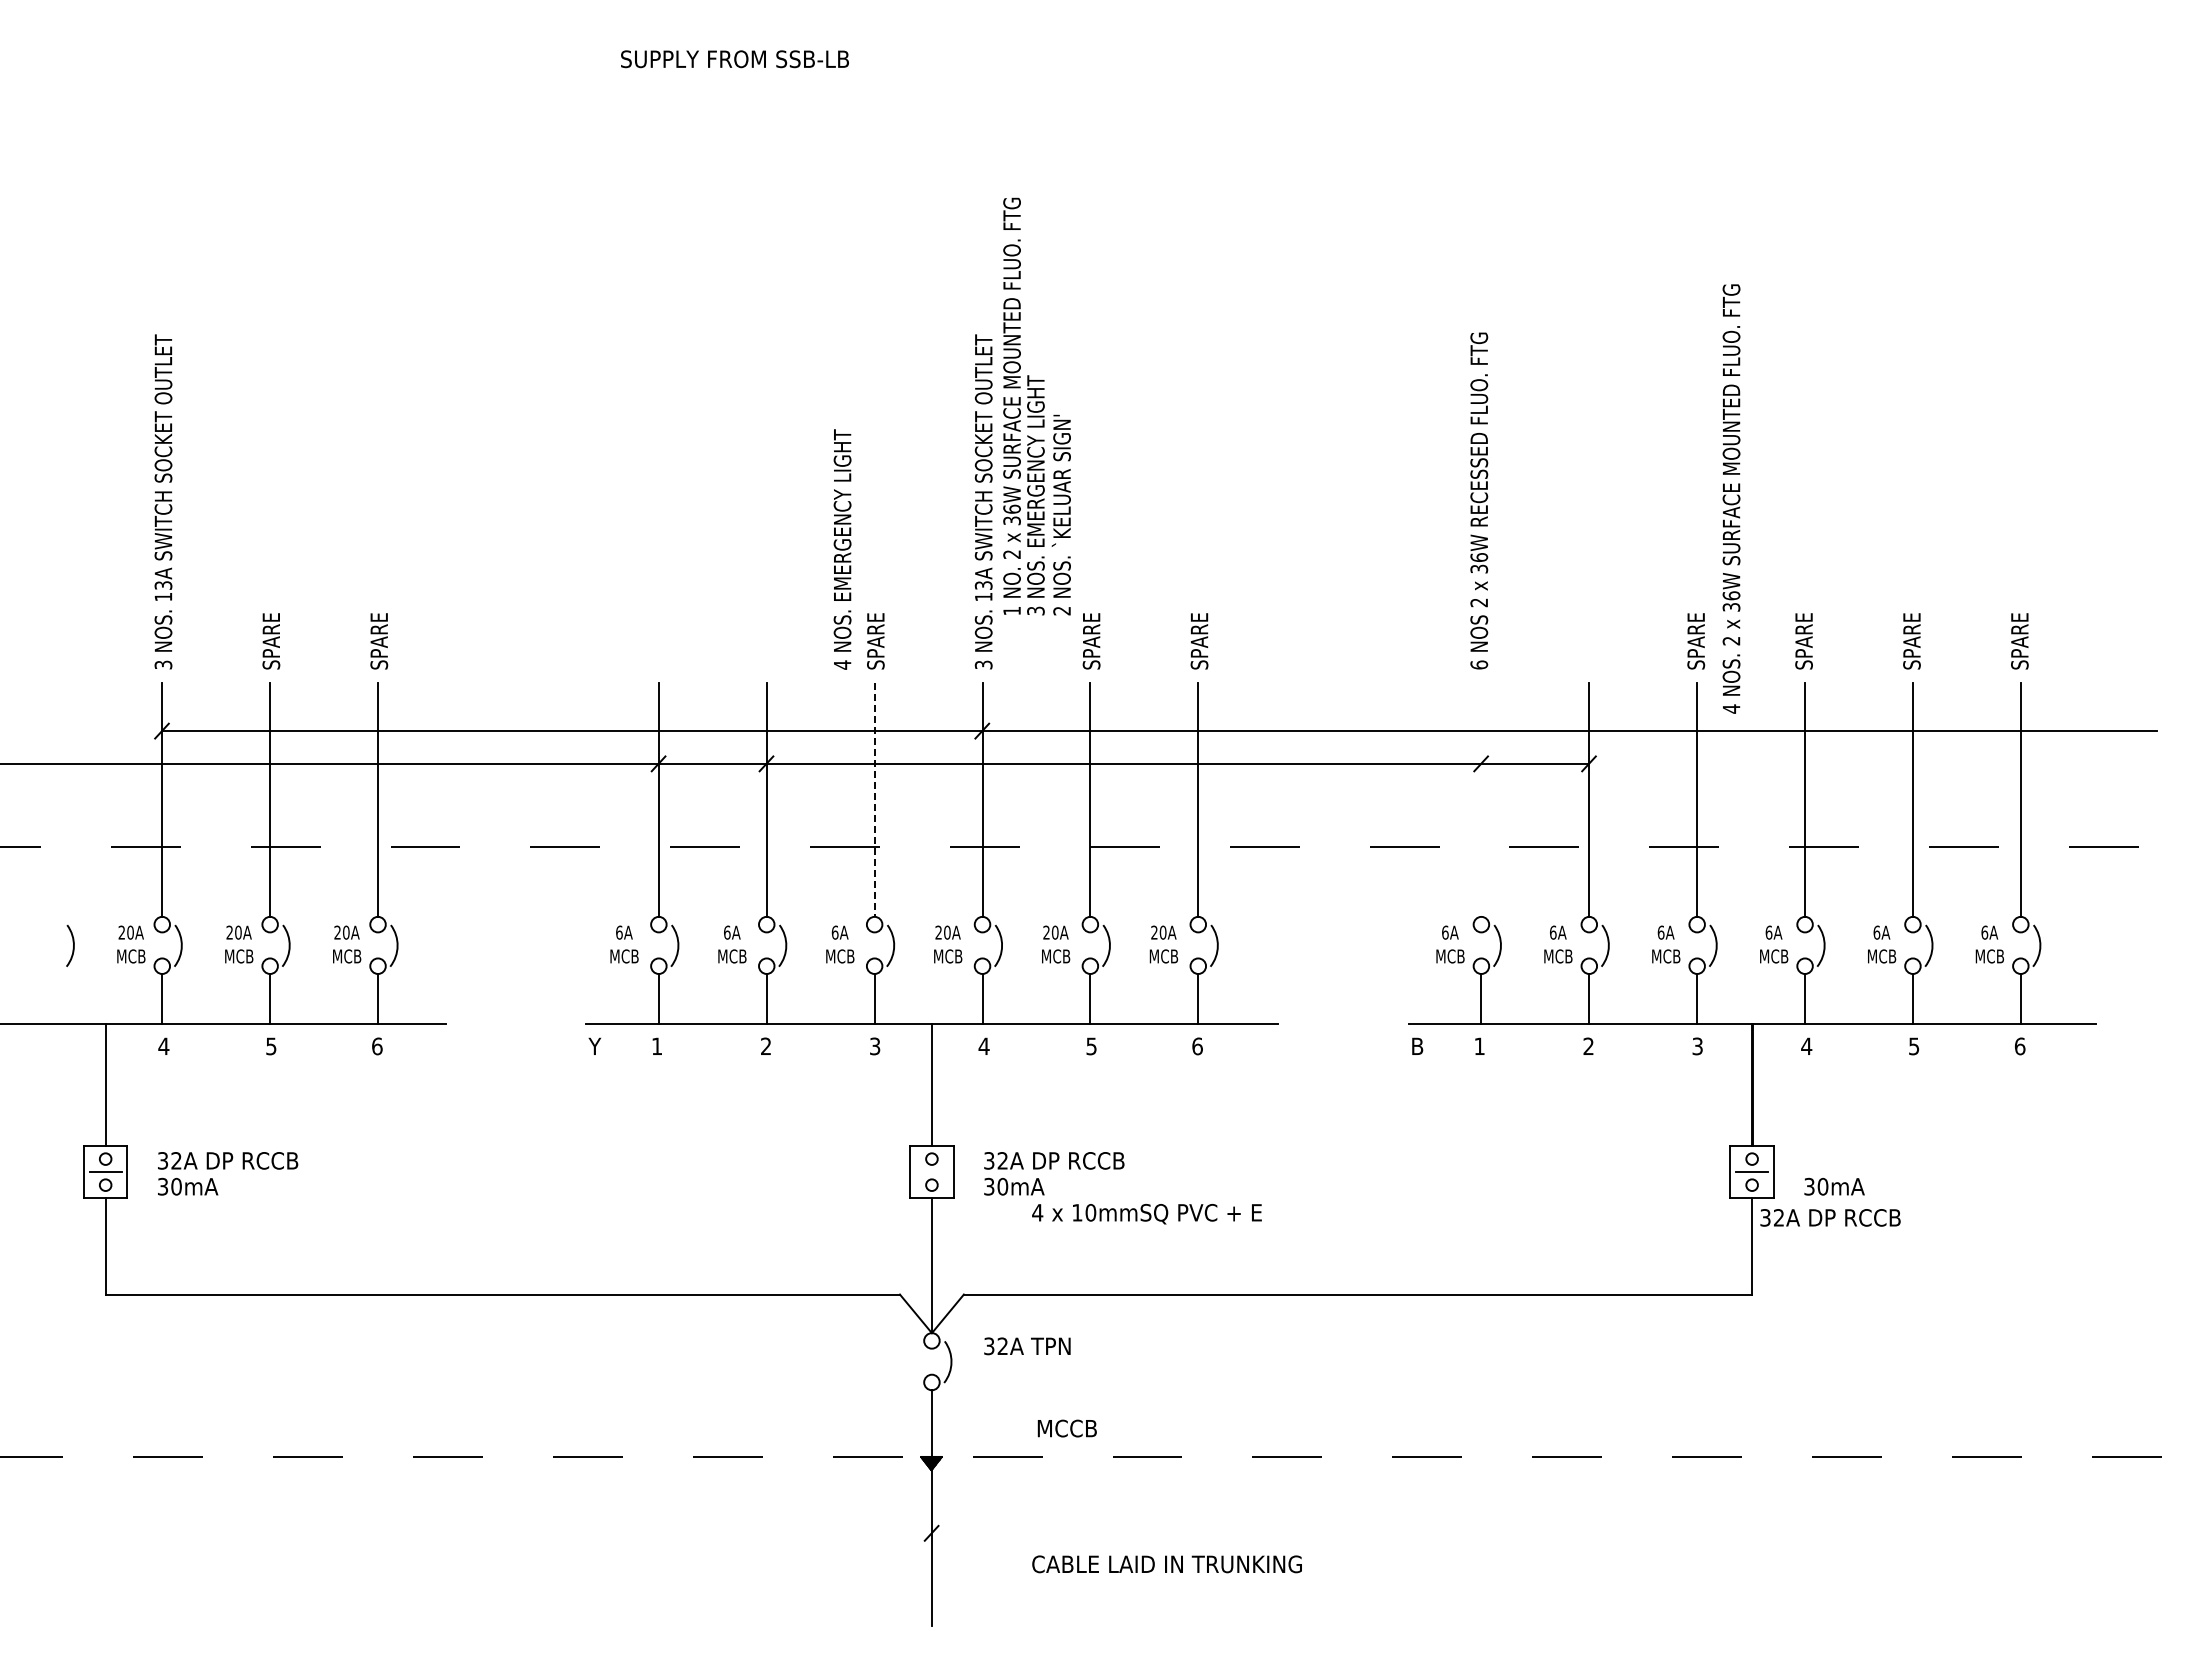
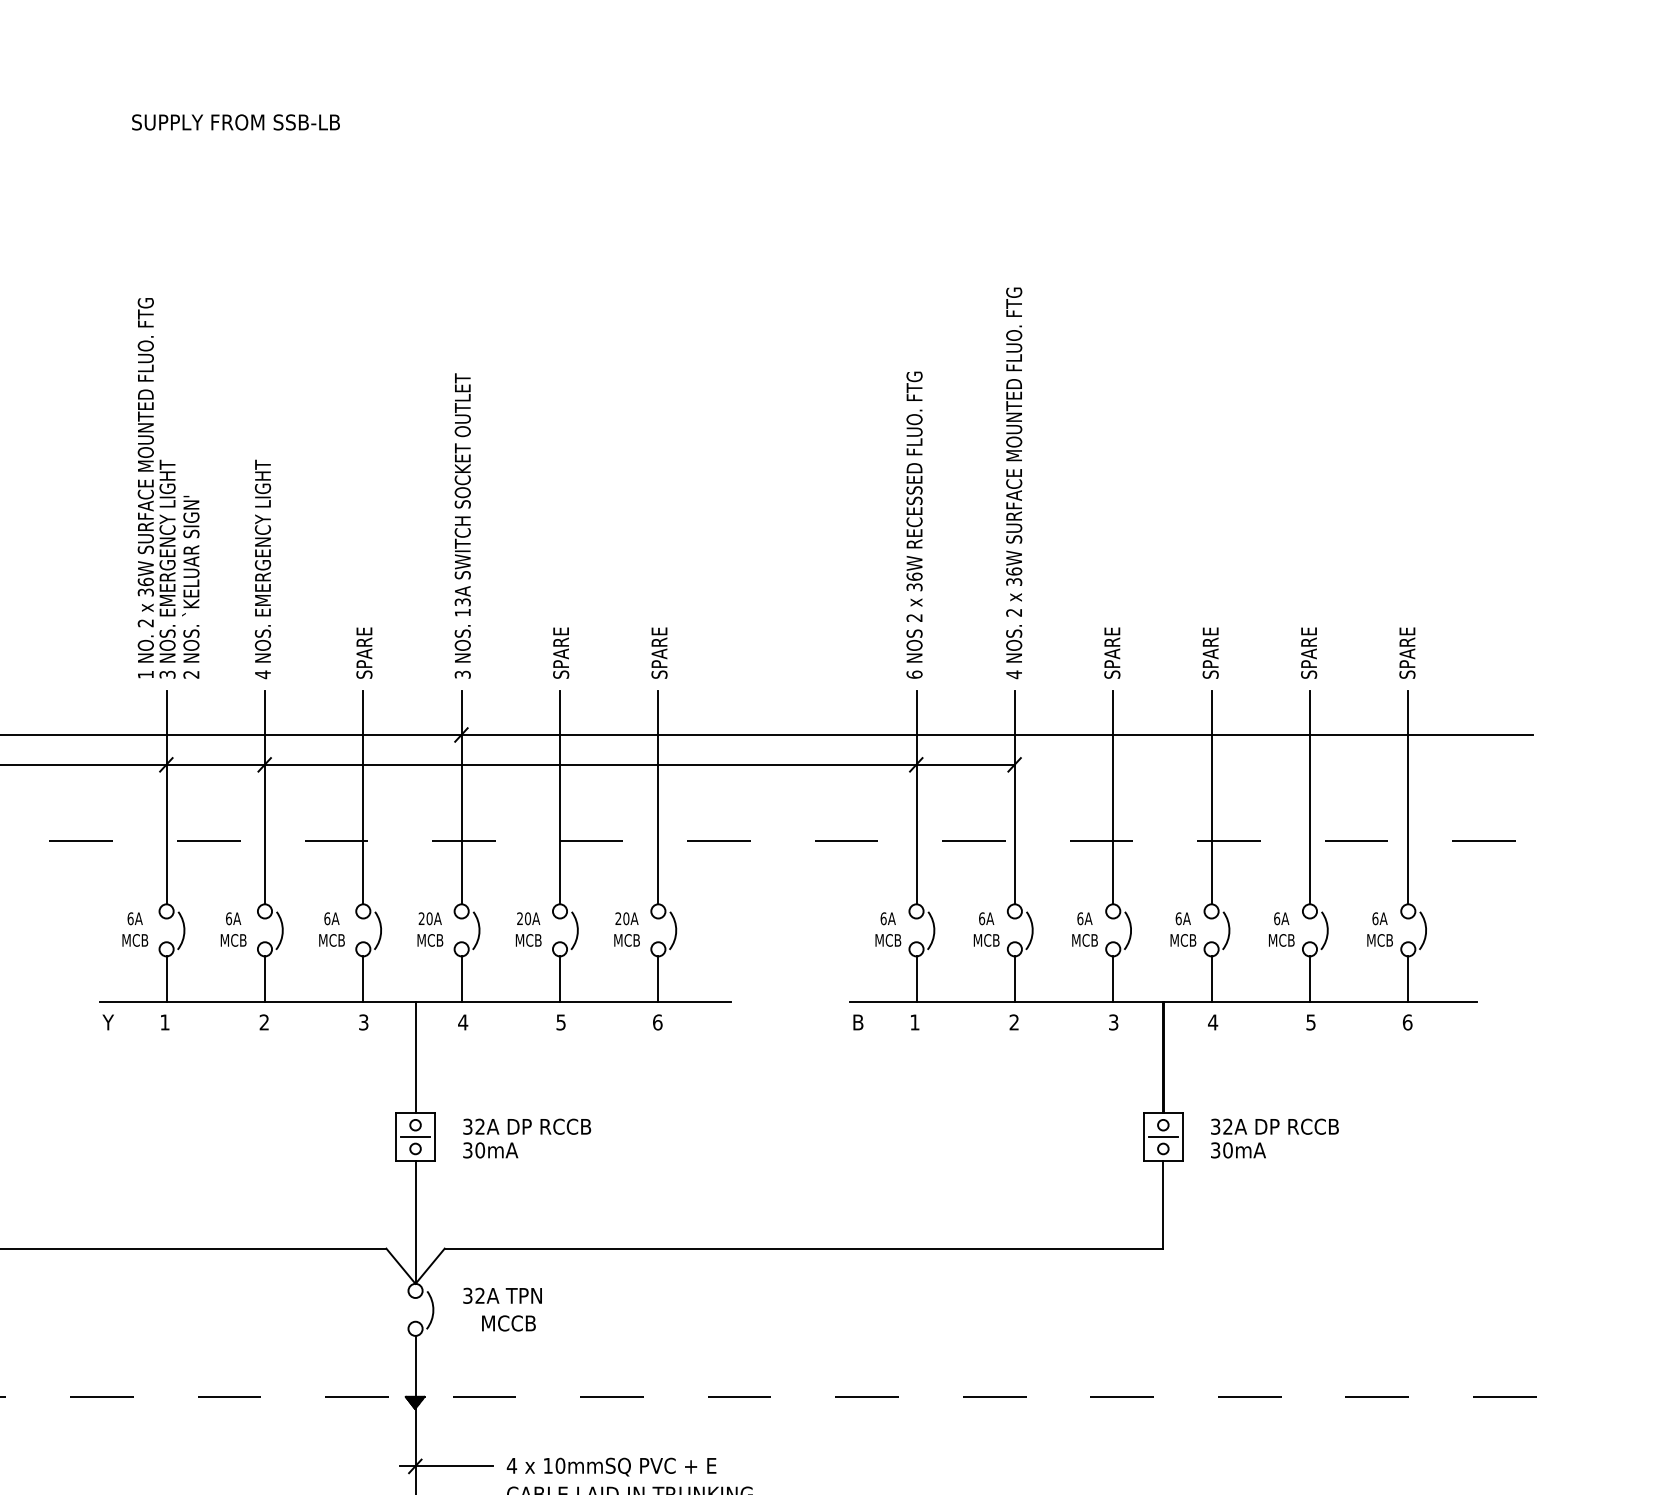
text: (1036, 406) -> (168, 488), moved
text: (1731, 498) -> (1014, 482), moved
text: (842, 549) -> (262, 569), moved
line: (1481, 799) -> (916, 797), added
line: (874, 800) -> (363, 798), dashed -> solid
line: (931, 1172) -> (415, 1137), added
text: (1146, 1214) -> (611, 1467), moved
text: (1830, 1217) -> (1274, 1126), moved
text: (1066, 1428) -> (508, 1323), moved
line: (966, 1533) -> (447, 1466), added

